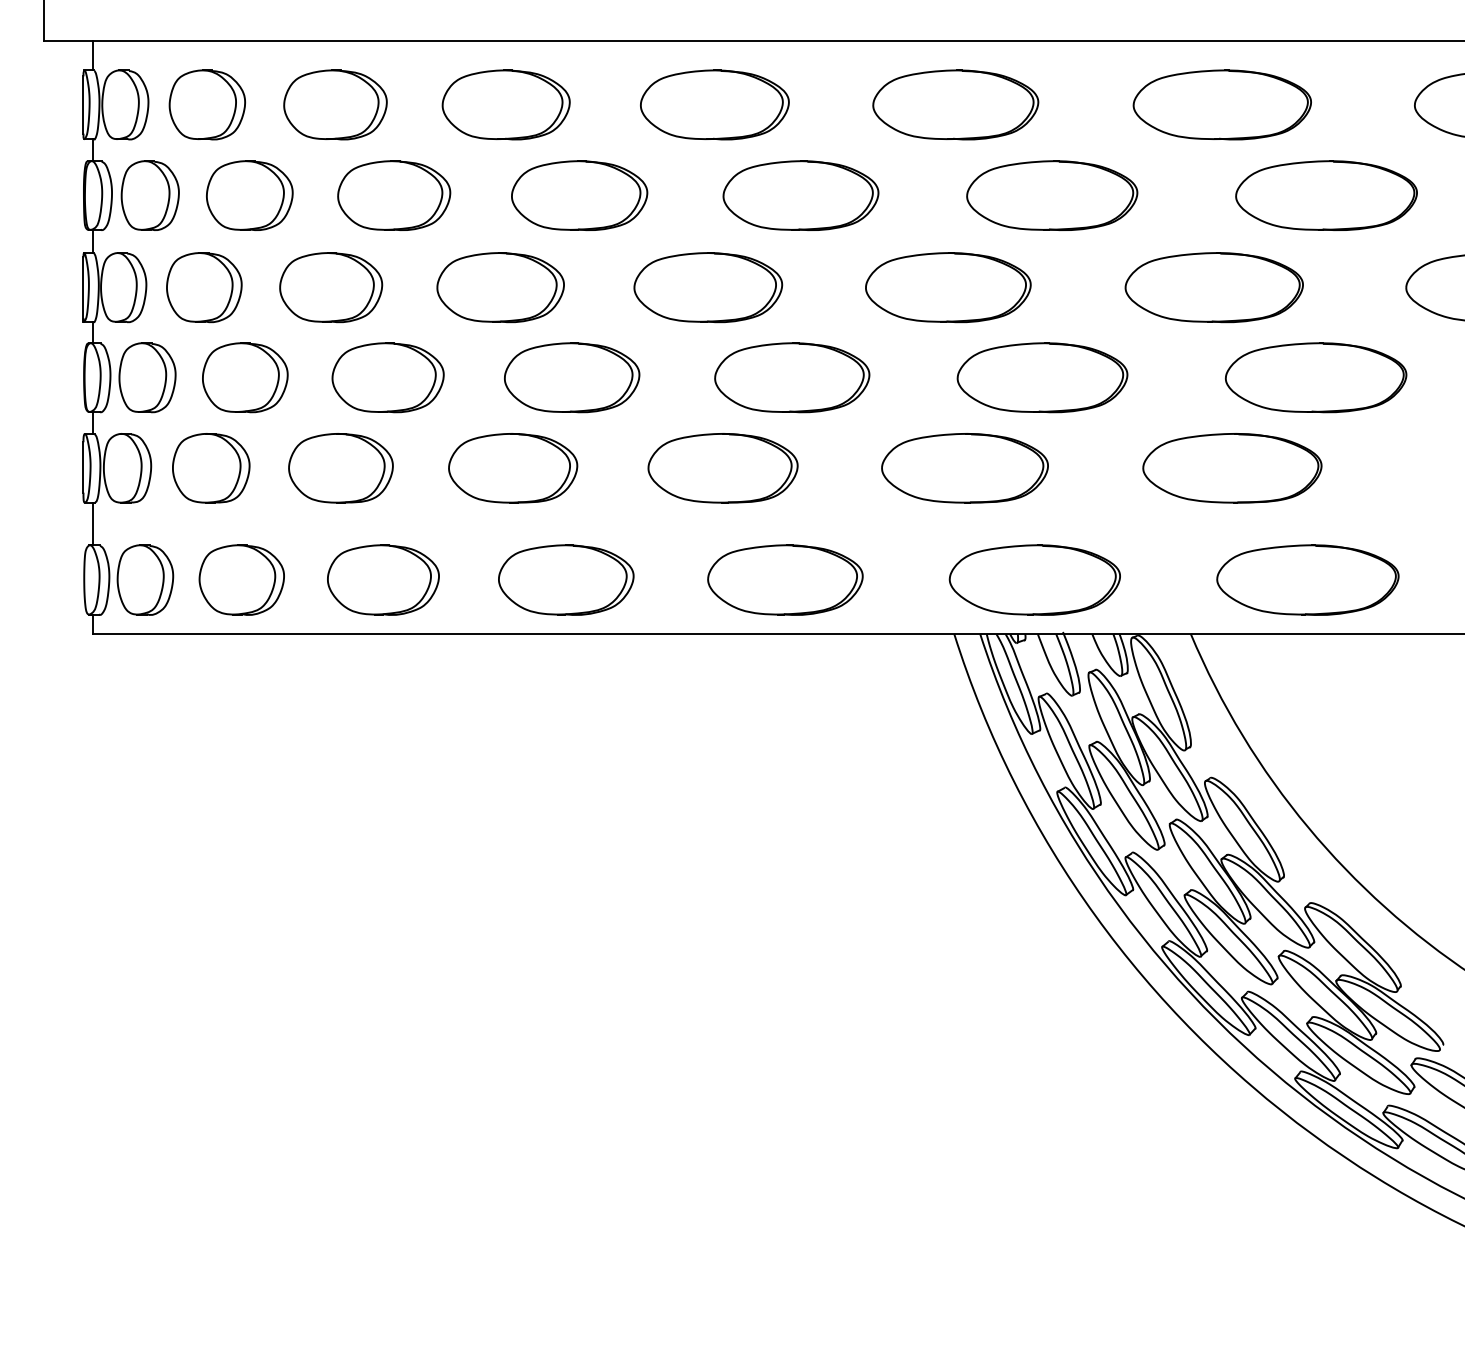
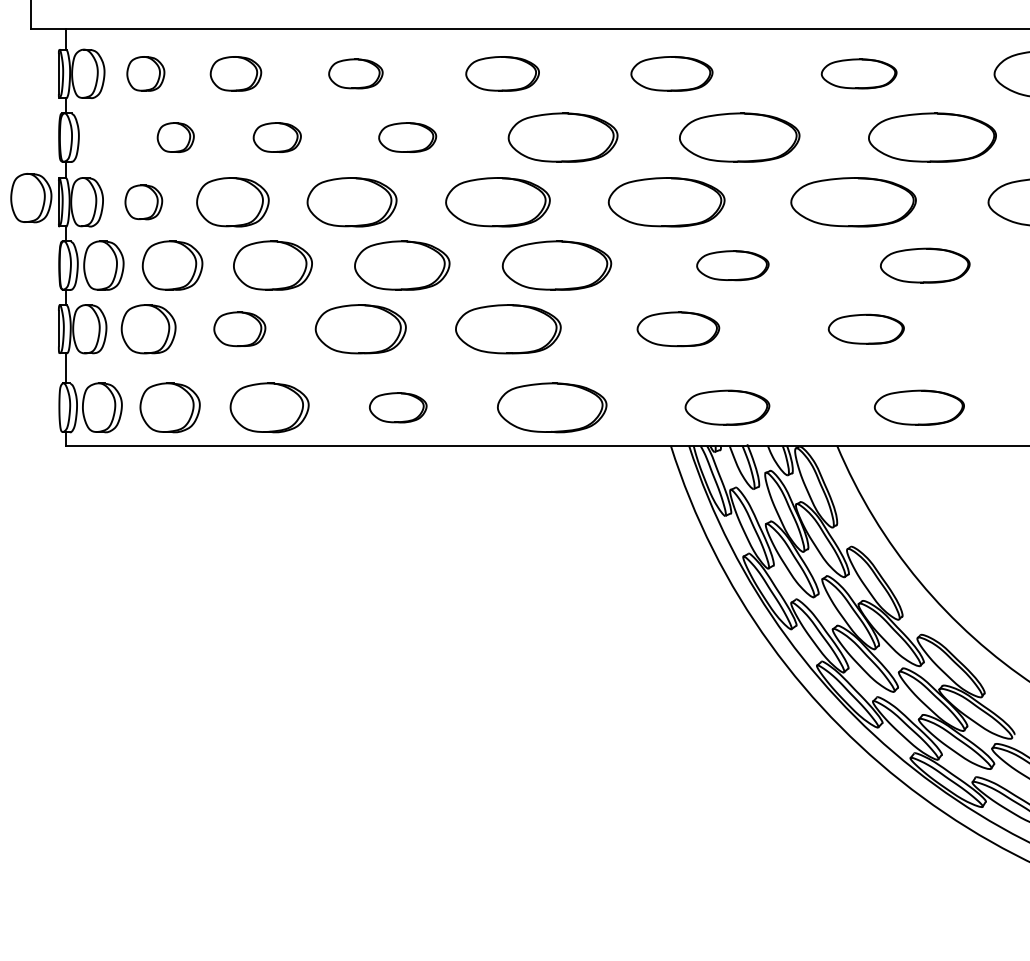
part: (206, 104) -> (145, 73), size x0.7
part: (335, 104) -> (235, 73), size x0.7
part: (505, 104) -> (355, 73), size x0.6
part: (714, 104) -> (502, 73), size x0.7
part: (955, 104) -> (671, 73), size x0.7
part: (1221, 104) -> (858, 73), size x0.6
part: (149, 195) -> (30, 197), moved
part: (249, 195) -> (175, 137), size x0.6
part: (394, 195) -> (277, 137), size x0.6
part: (579, 195) -> (407, 137), size x0.6
part: (204, 287) -> (143, 202), size x0.7
part: (1042, 377) -> (732, 265), size x0.6
part: (1316, 377) -> (925, 265), size x0.7
part: (340, 468) -> (239, 329), size x0.7
part: (964, 468) -> (678, 329), size x0.7
part: (1232, 468) -> (866, 329), size x0.6
part: (566, 579) -> (398, 407), size x0.6
part: (1034, 579) -> (727, 407), size x0.7
part: (1307, 579) -> (919, 407), size x0.7

